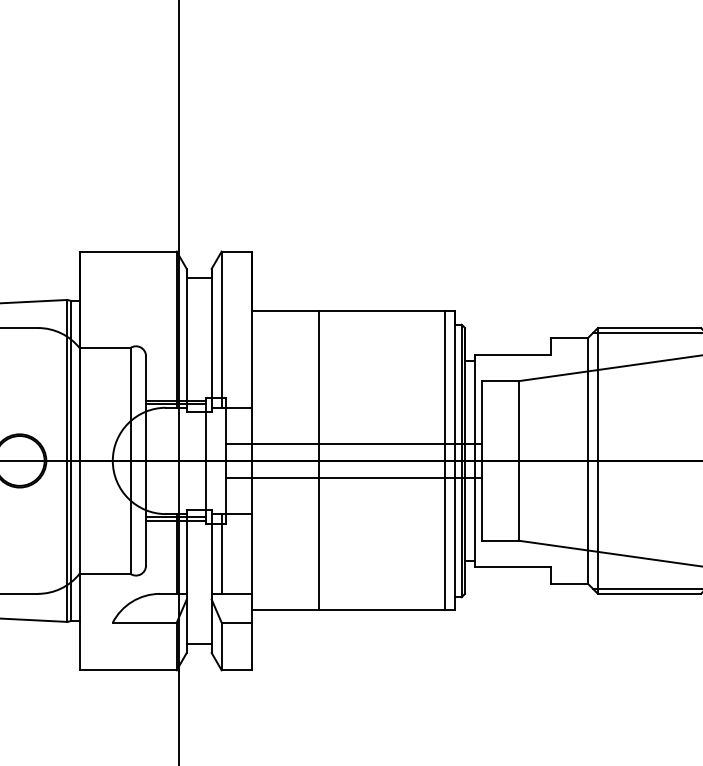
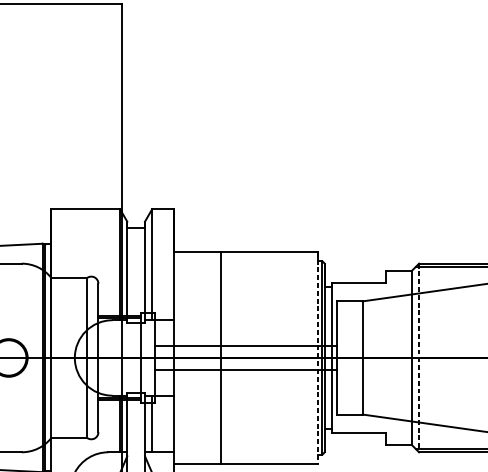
line: (445, 460) -> (310, 357), removed
line: (455, 460) -> (317, 357), solid -> dashed
line: (598, 460) -> (419, 357), solid -> dashed

